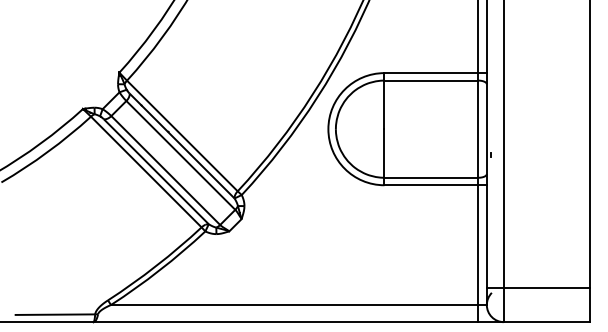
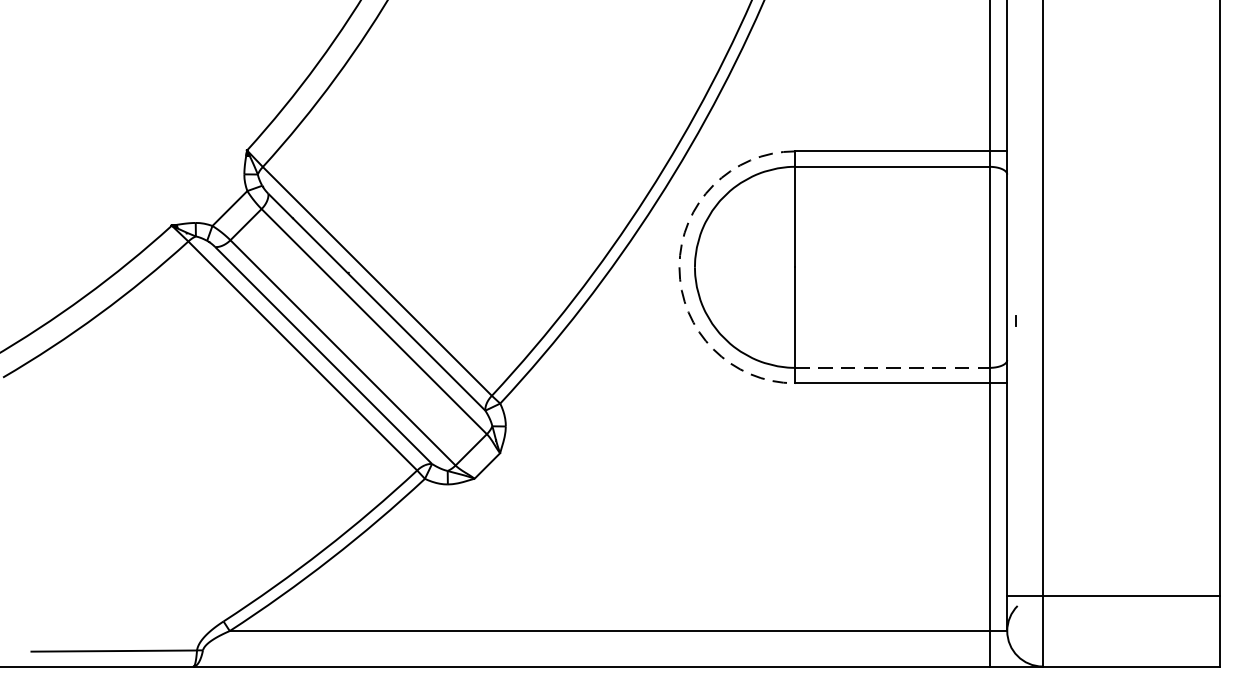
arc: (328, 129) -> (679, 267), solid -> dashed
line: (431, 177) -> (892, 367), solid -> dashed

